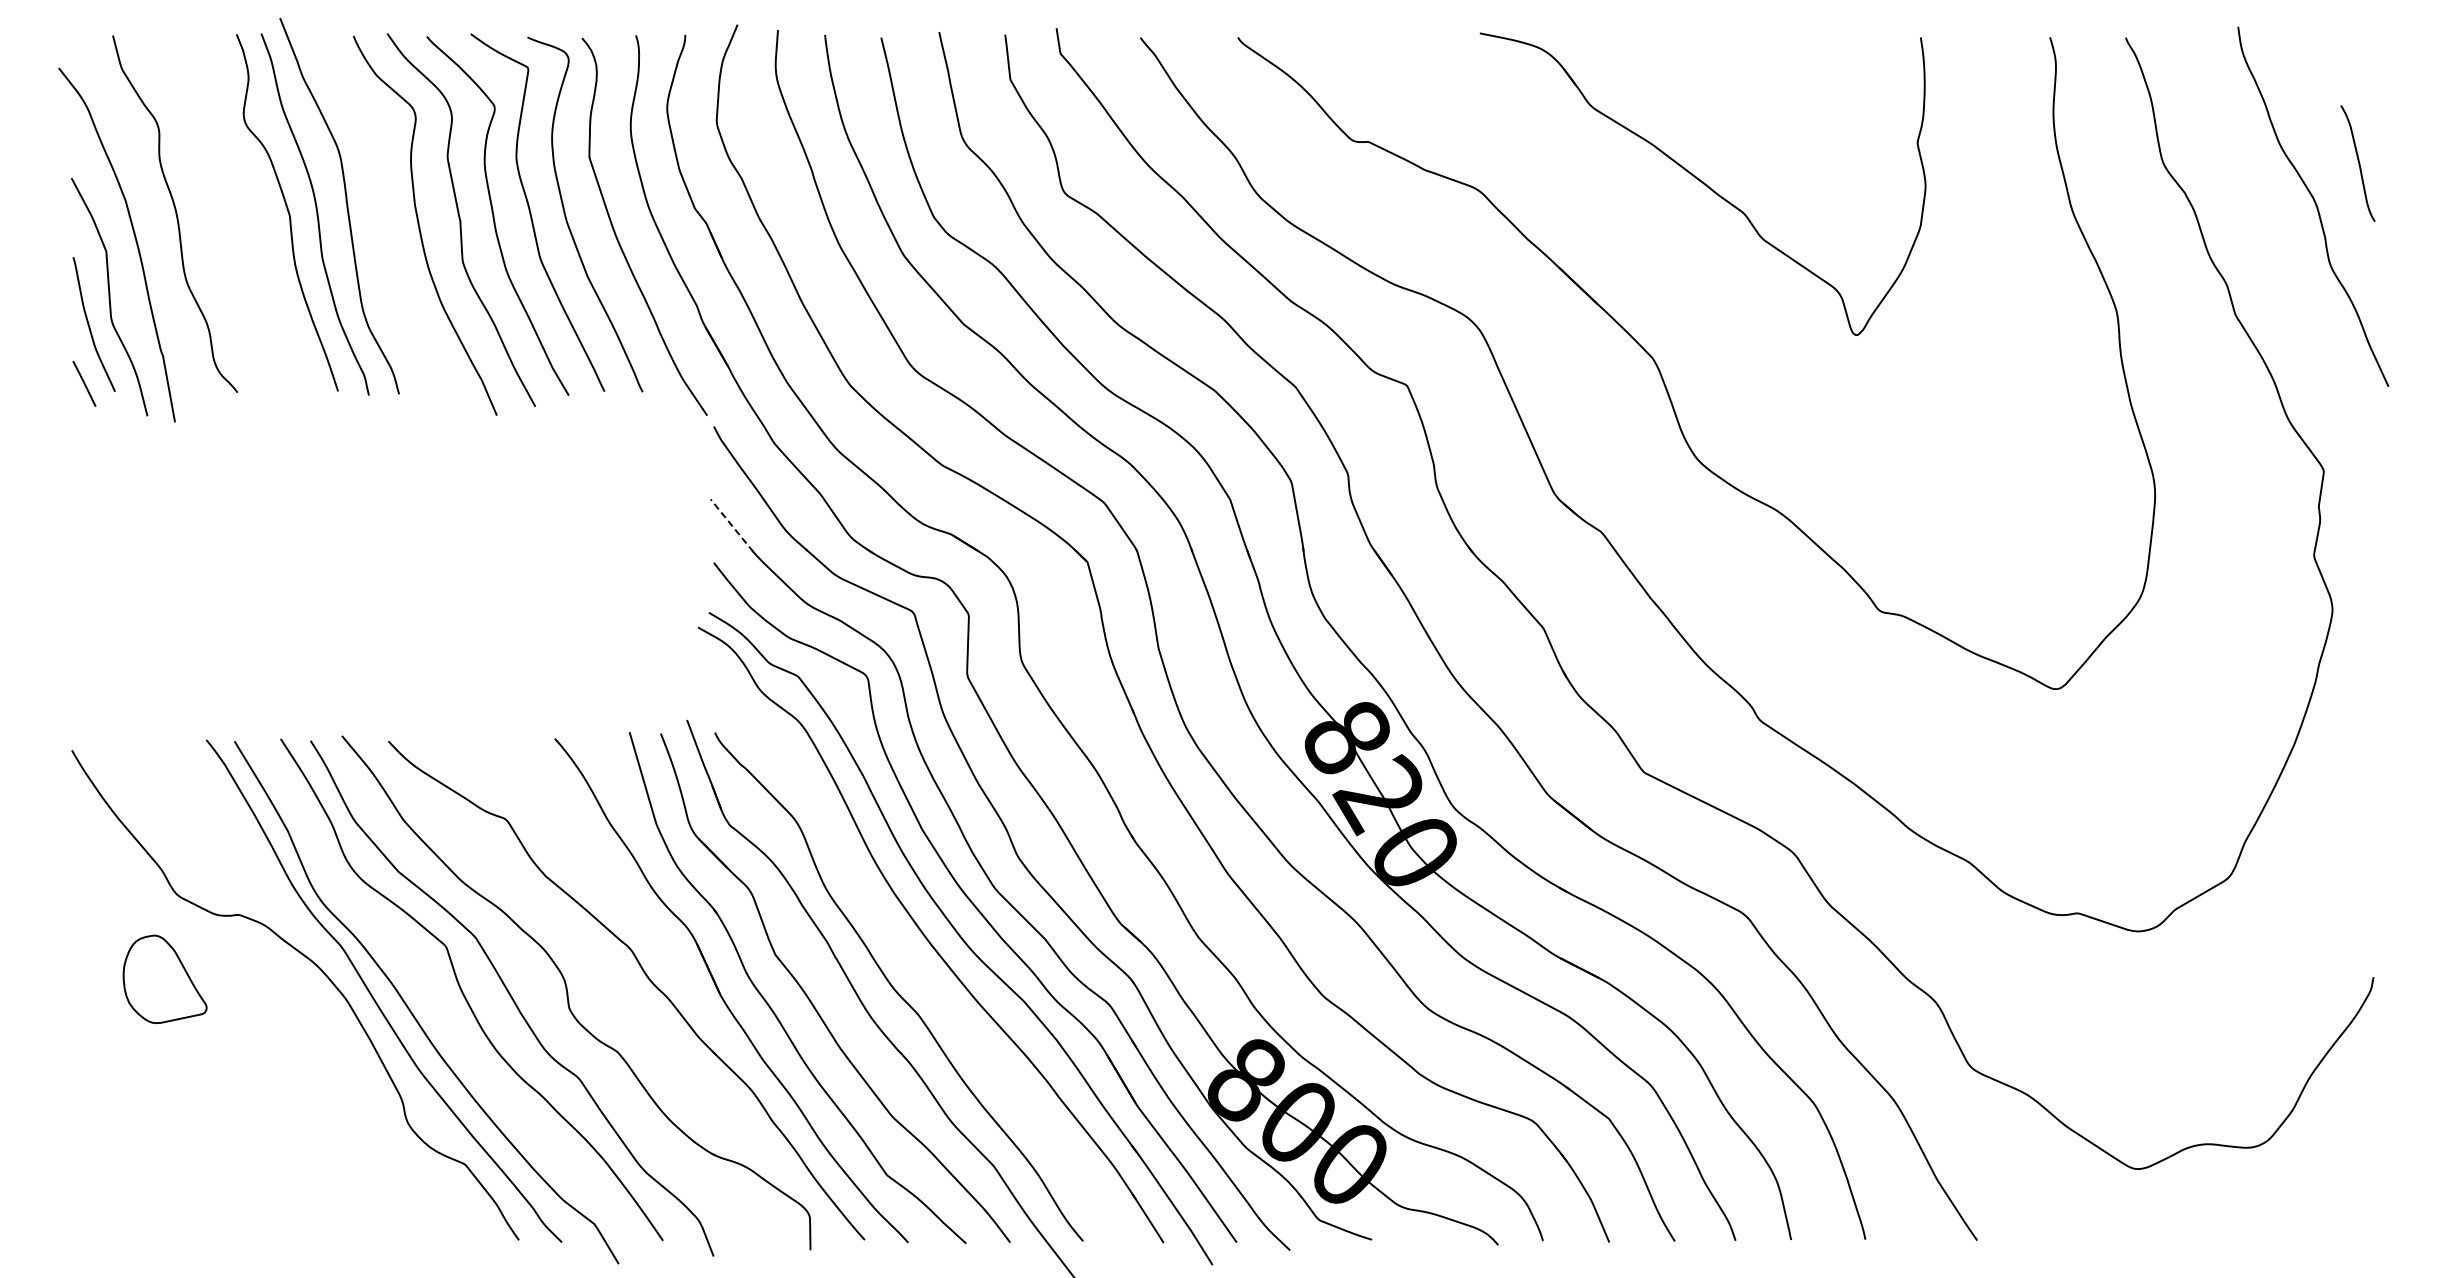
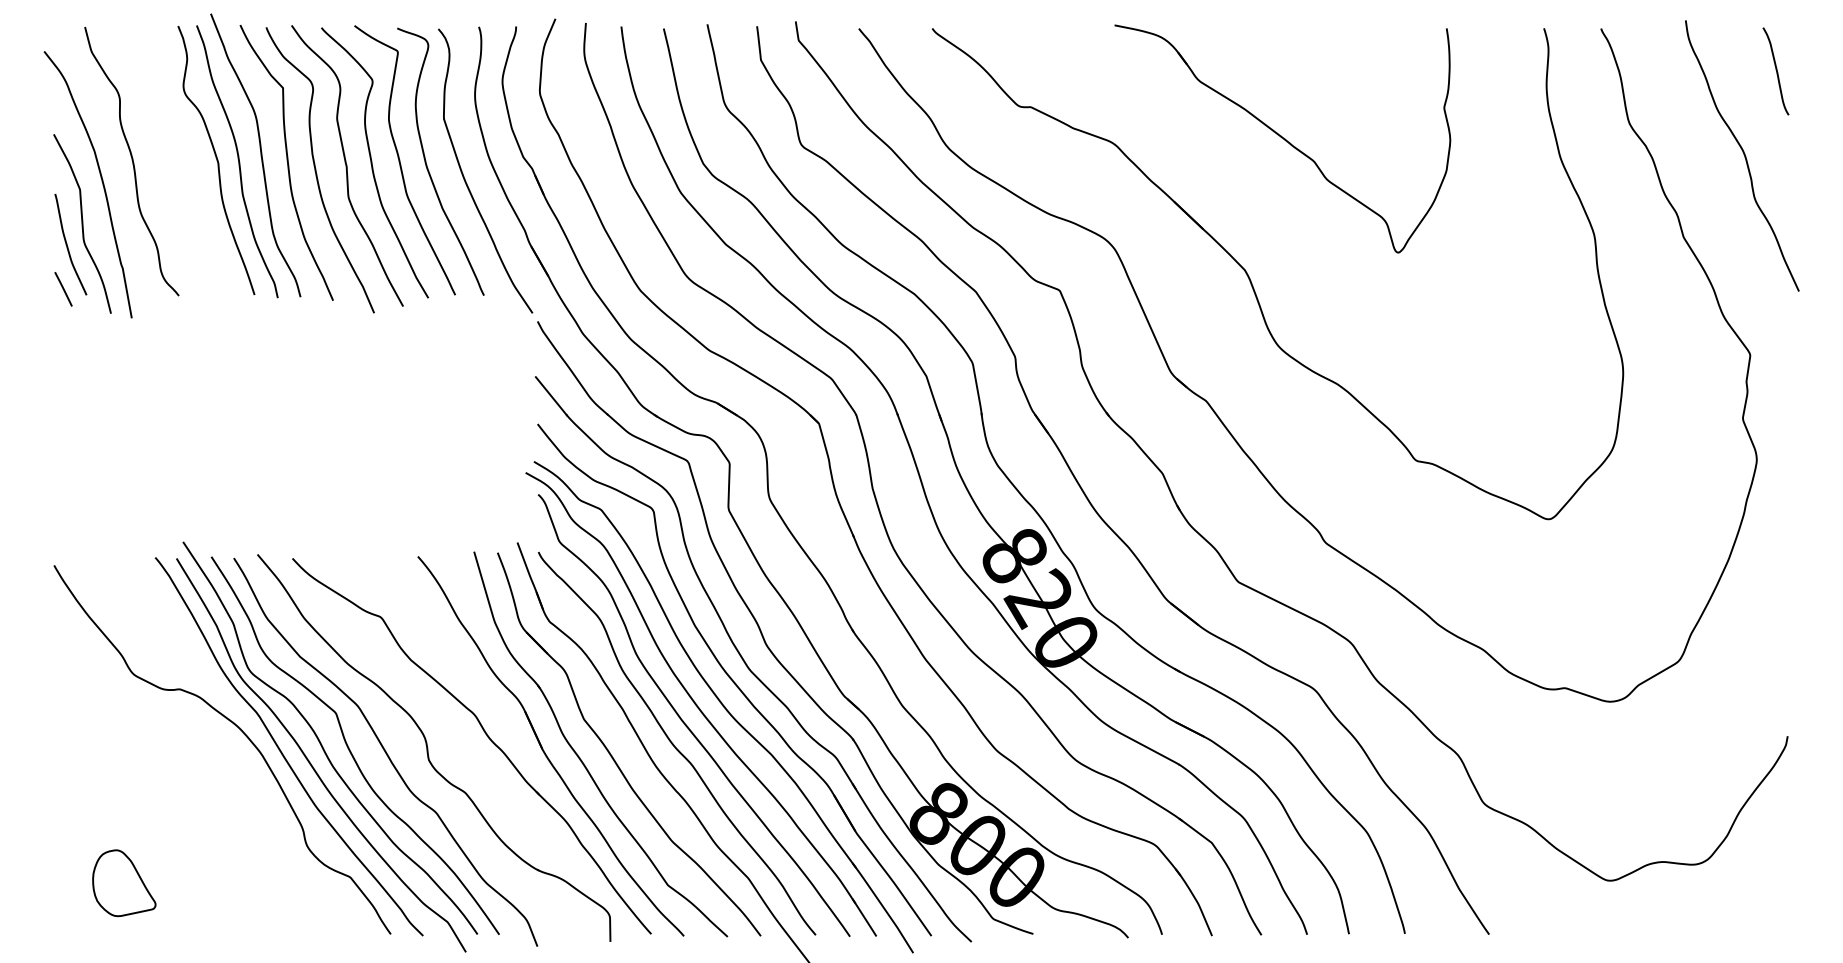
curve: (2358, 163) -> (1776, 71), moved
curve: (381, 215) -> (287, 162), added
line: (732, 526) -> (551, 396), dashed -> solid
curve: (910, 960) -> (685, 723), added
part: (164, 978) -> (123, 882), moved
curve: (426, 986) -> (321, 743), added

